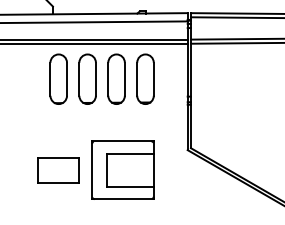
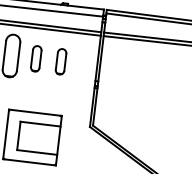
part: (116, 78) -> (36, 58), size x0.6
part: (145, 78) -> (61, 61), size x0.6

